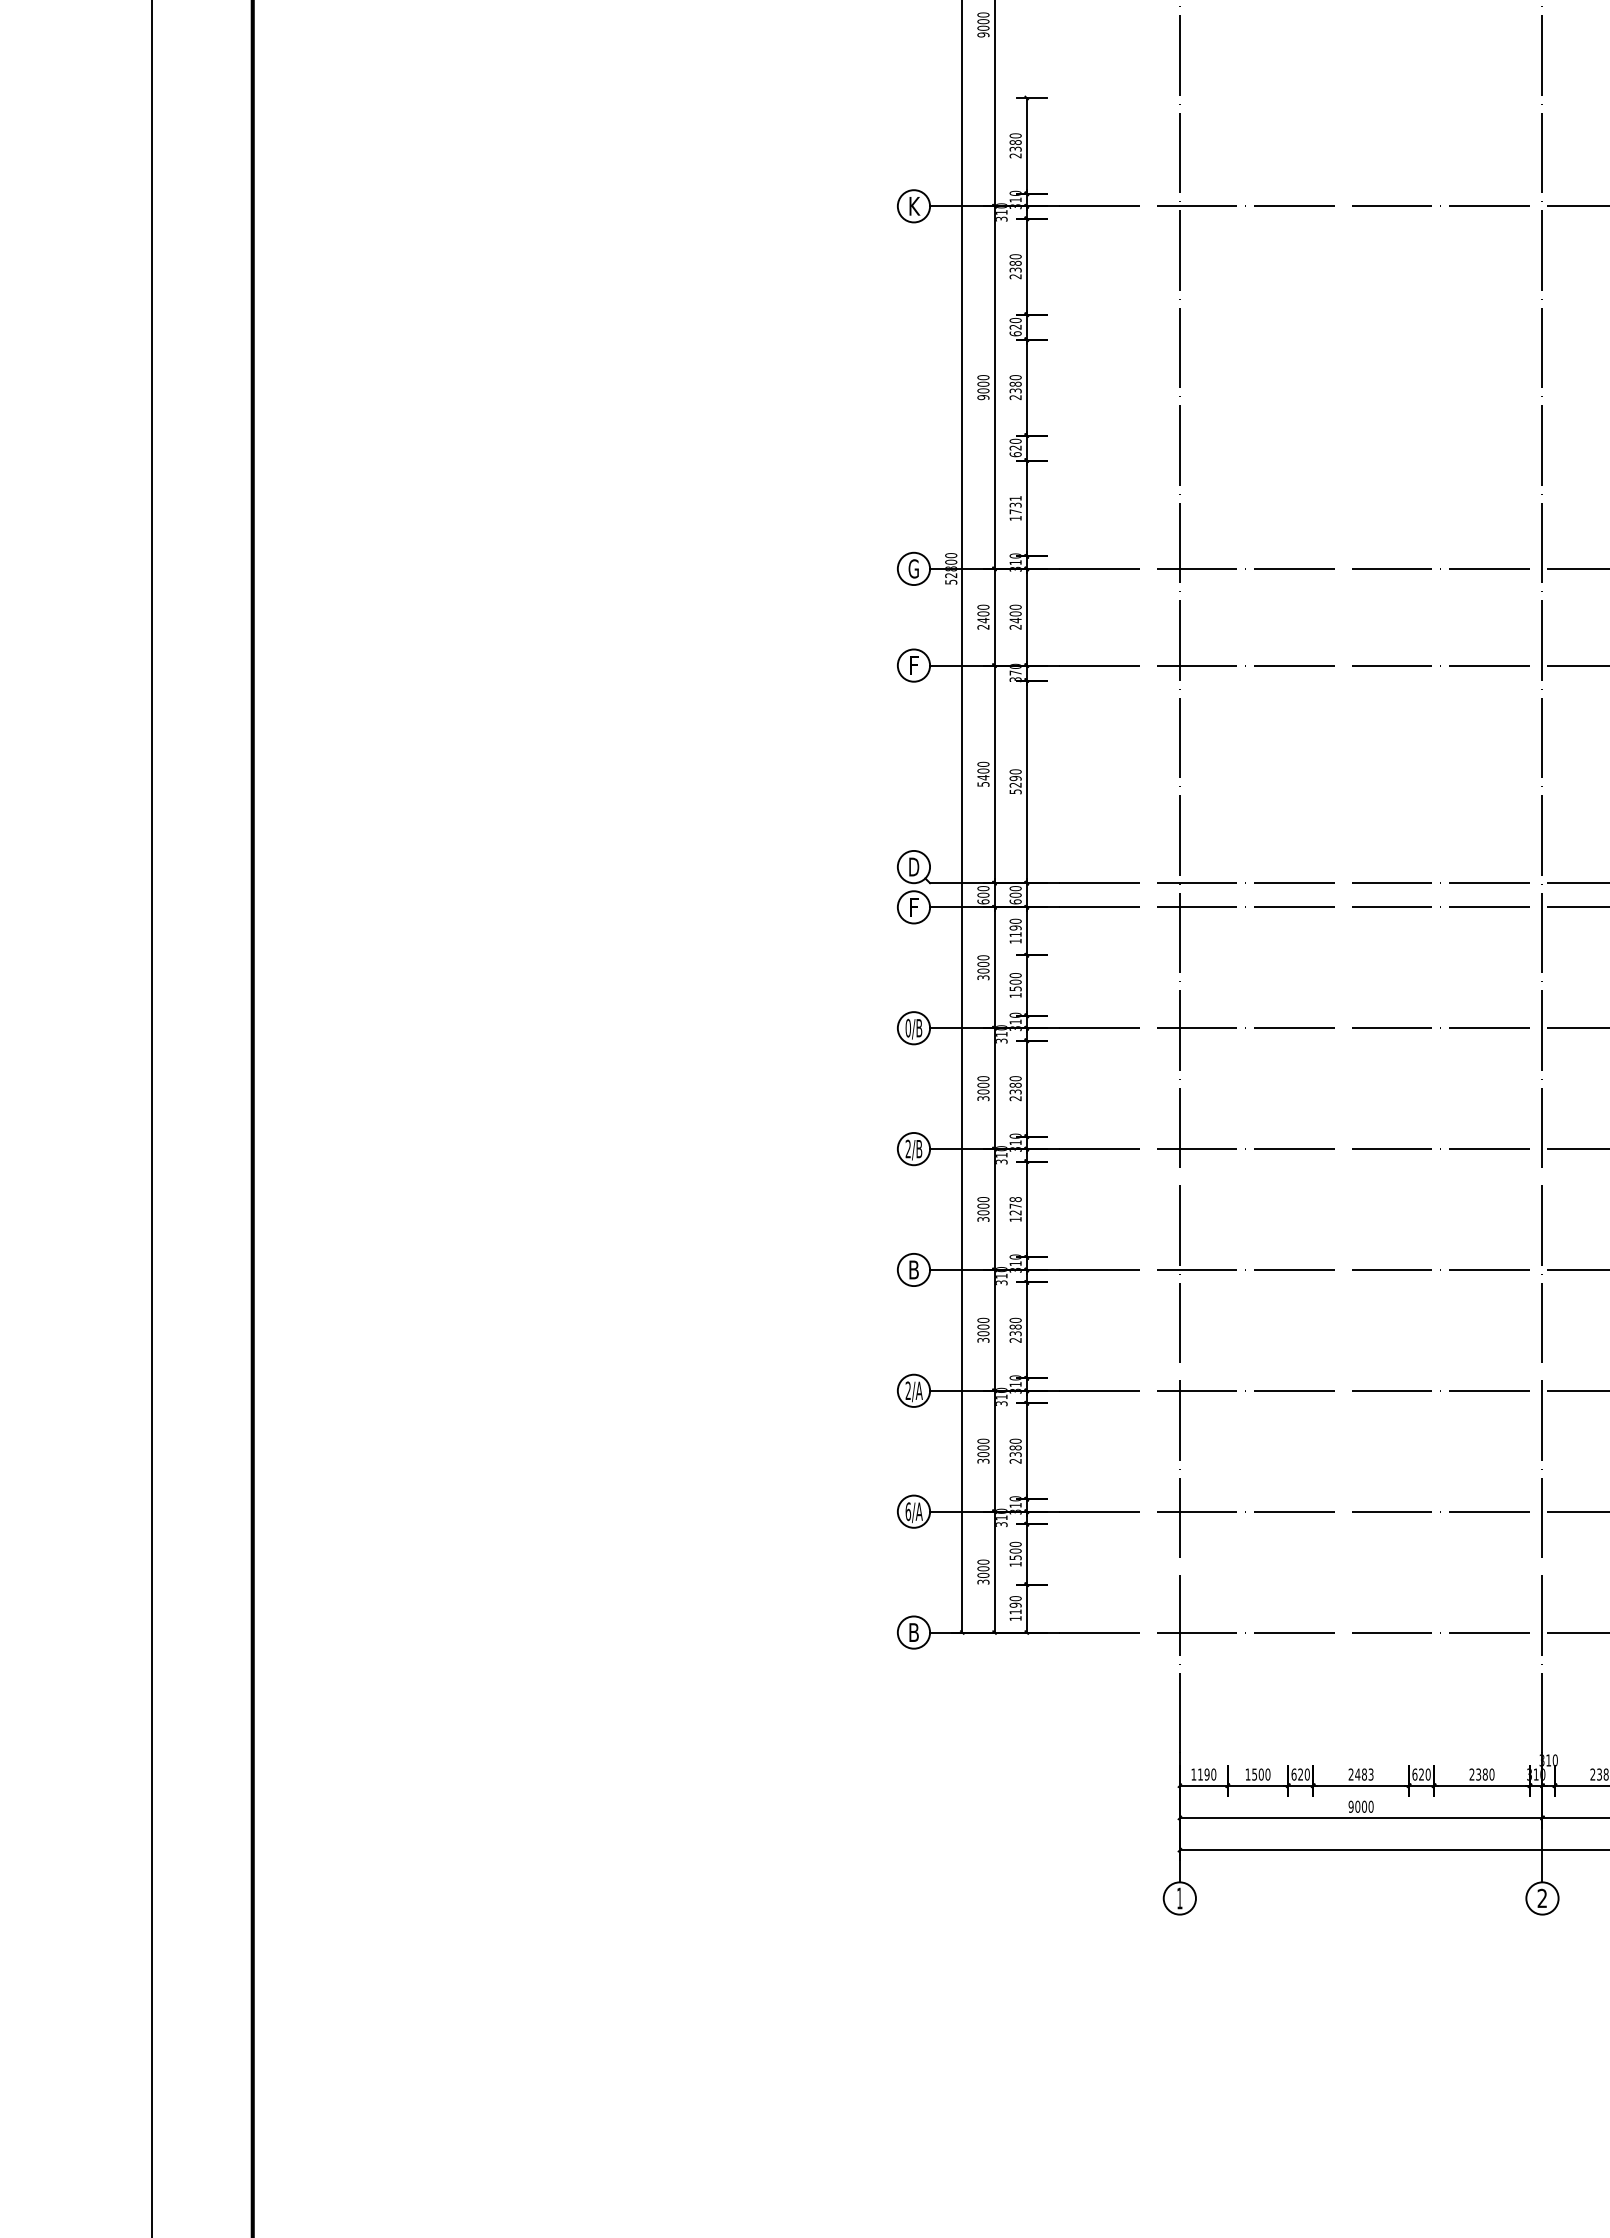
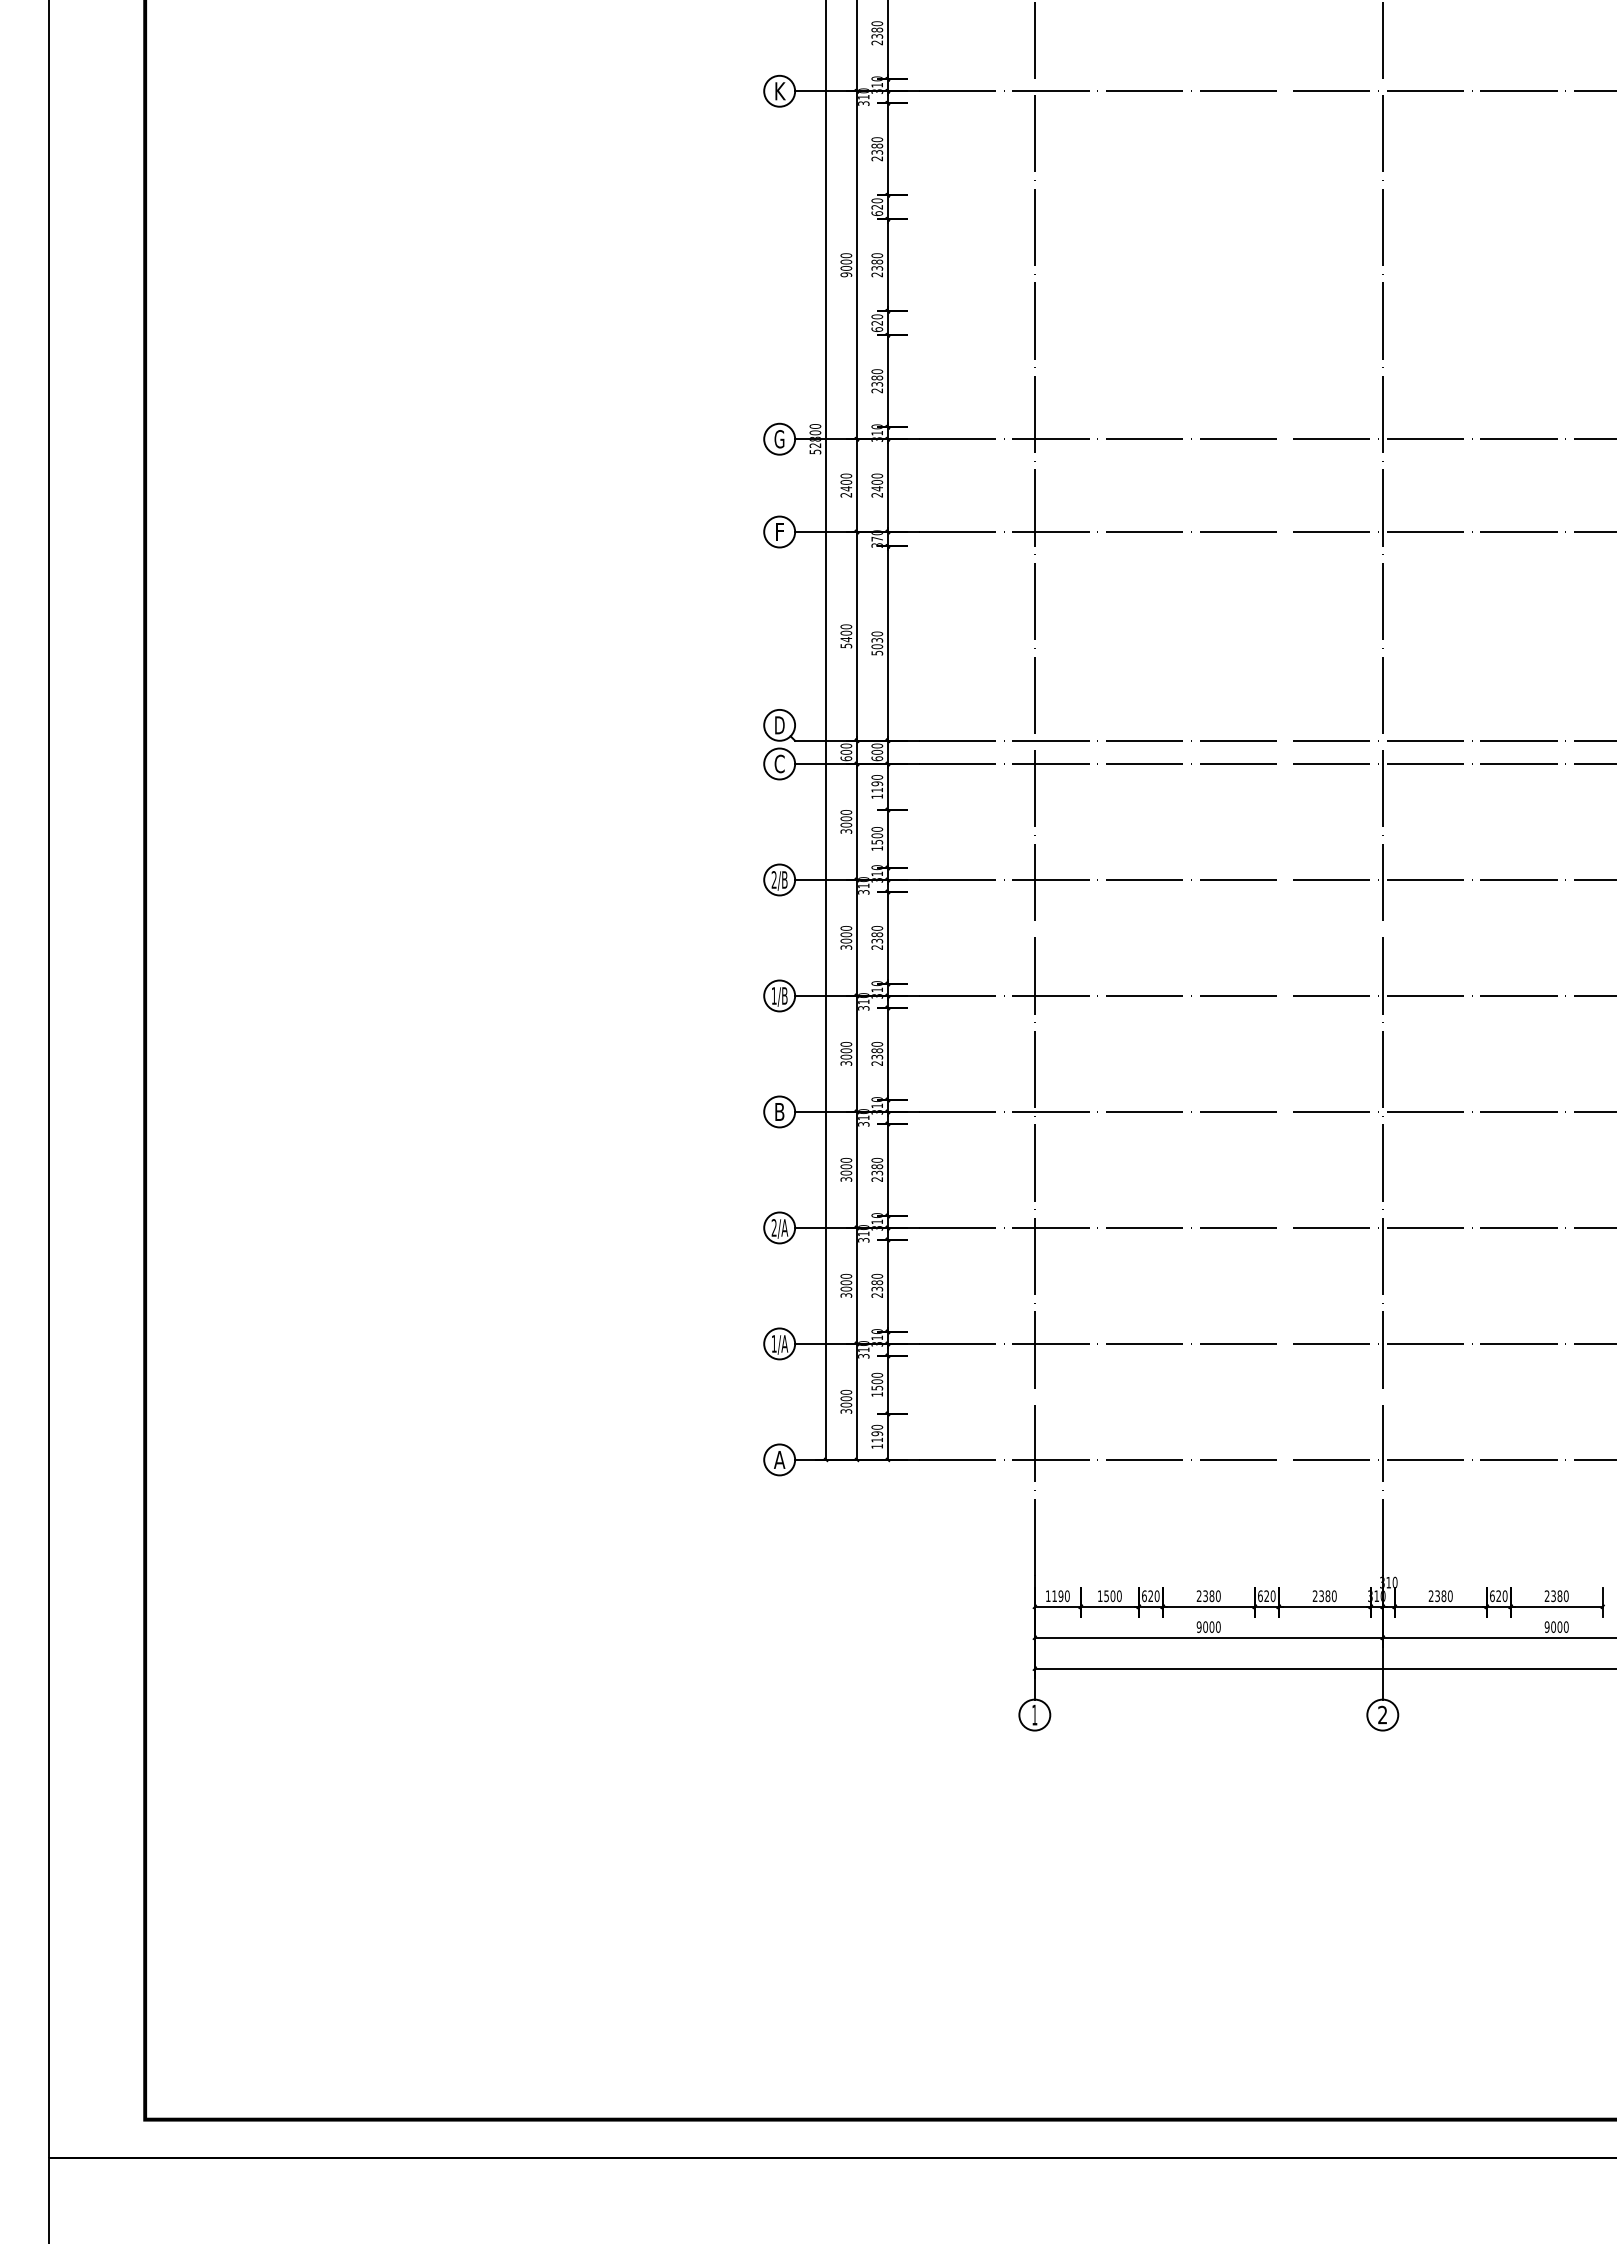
text: (1015, 508) -> (877, 381), 1731 -> 2380
text: (1015, 781) -> (877, 643), 5290 -> 5030
text: (913, 906) -> (779, 763), F -> C
text: (907, 1027) -> (773, 879), 0/B -> 2/B
text: (907, 1148) -> (773, 995), 2/B -> 1/B
text: (1015, 1209) -> (877, 1053), 1278 -> 2380
text: (907, 1511) -> (773, 1343), 6/A -> 1/A
text: (913, 1632) -> (779, 1459), B -> A
text: (1363, 1774) -> (1211, 1596), 2483 -> 2380

